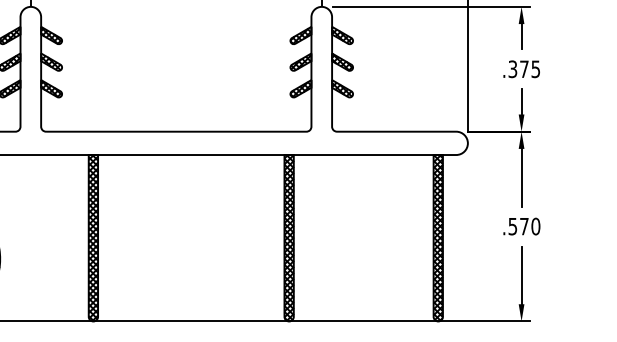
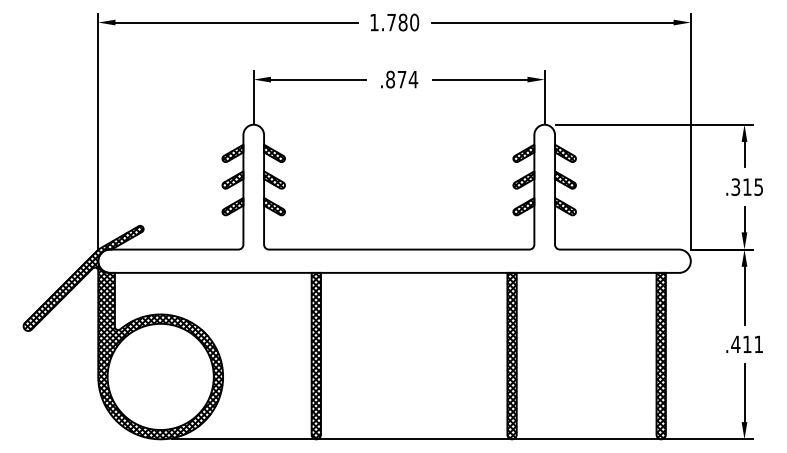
text: (524, 68) -> (747, 186), .375 -> .315
text: (524, 226) -> (747, 344), .570 -> .411

